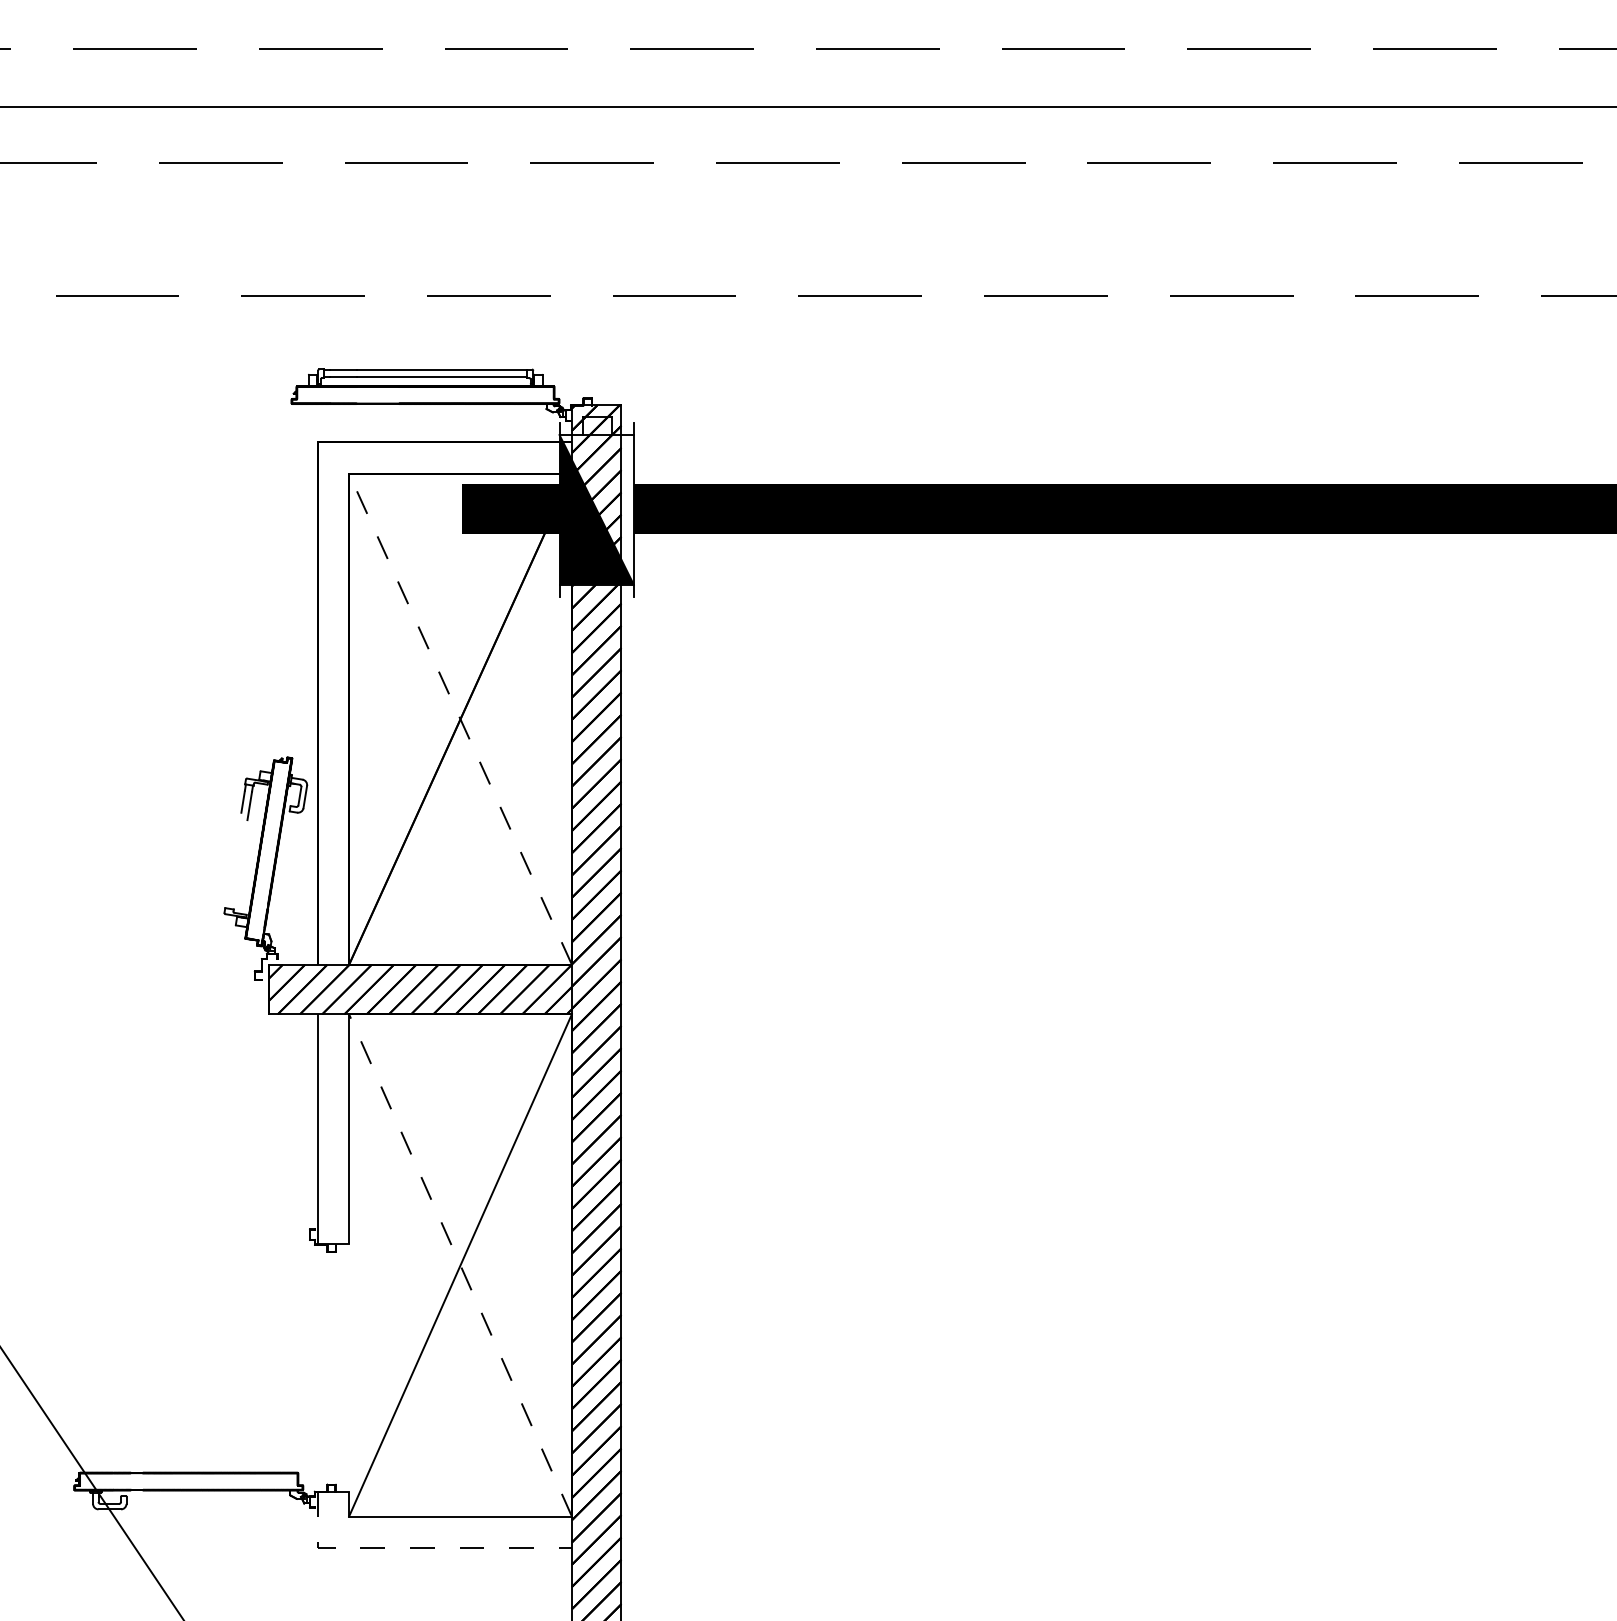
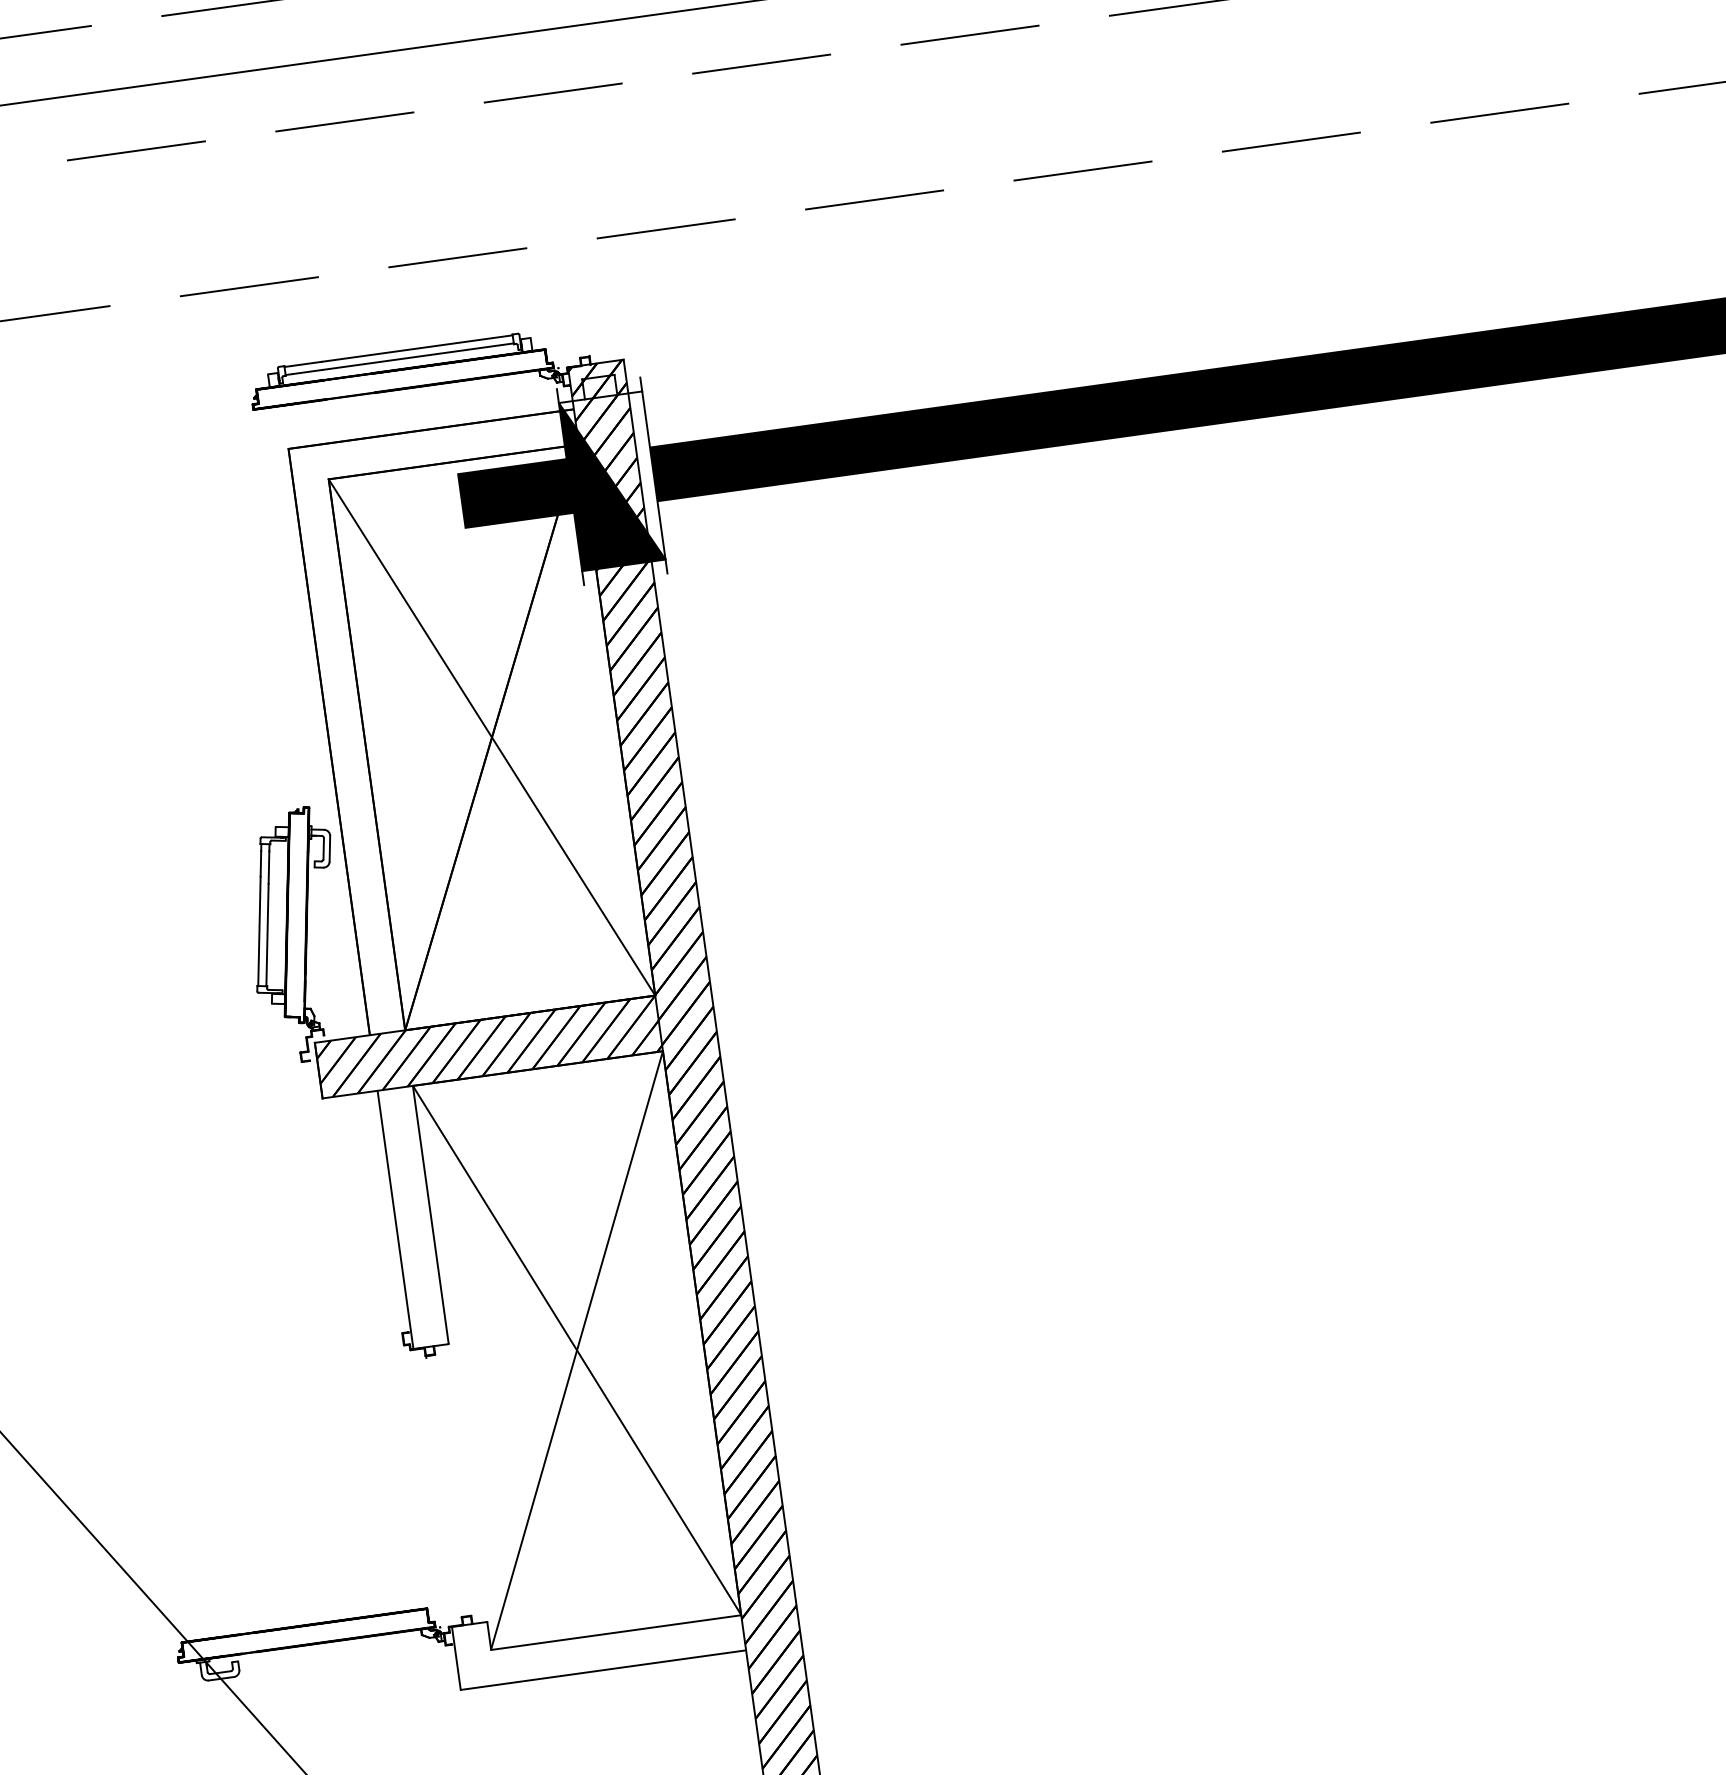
line: (460, 719) -> (492, 737), dashed -> solid
line: (233, 860) -> (259, 931), added
line: (240, 864) -> (267, 934), added
line: (460, 1265) -> (577, 1350), dashed -> solid
line: (416, 1548) -> (571, 1674), dashed -> solid

